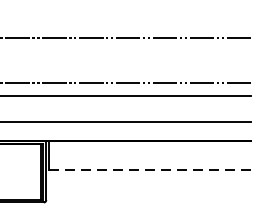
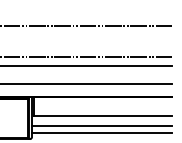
line: (149, 169) -> (102, 116), dashed -> solid
line: (147, 182) -> (101, 125), added
line: (147, 194) -> (101, 133), added

